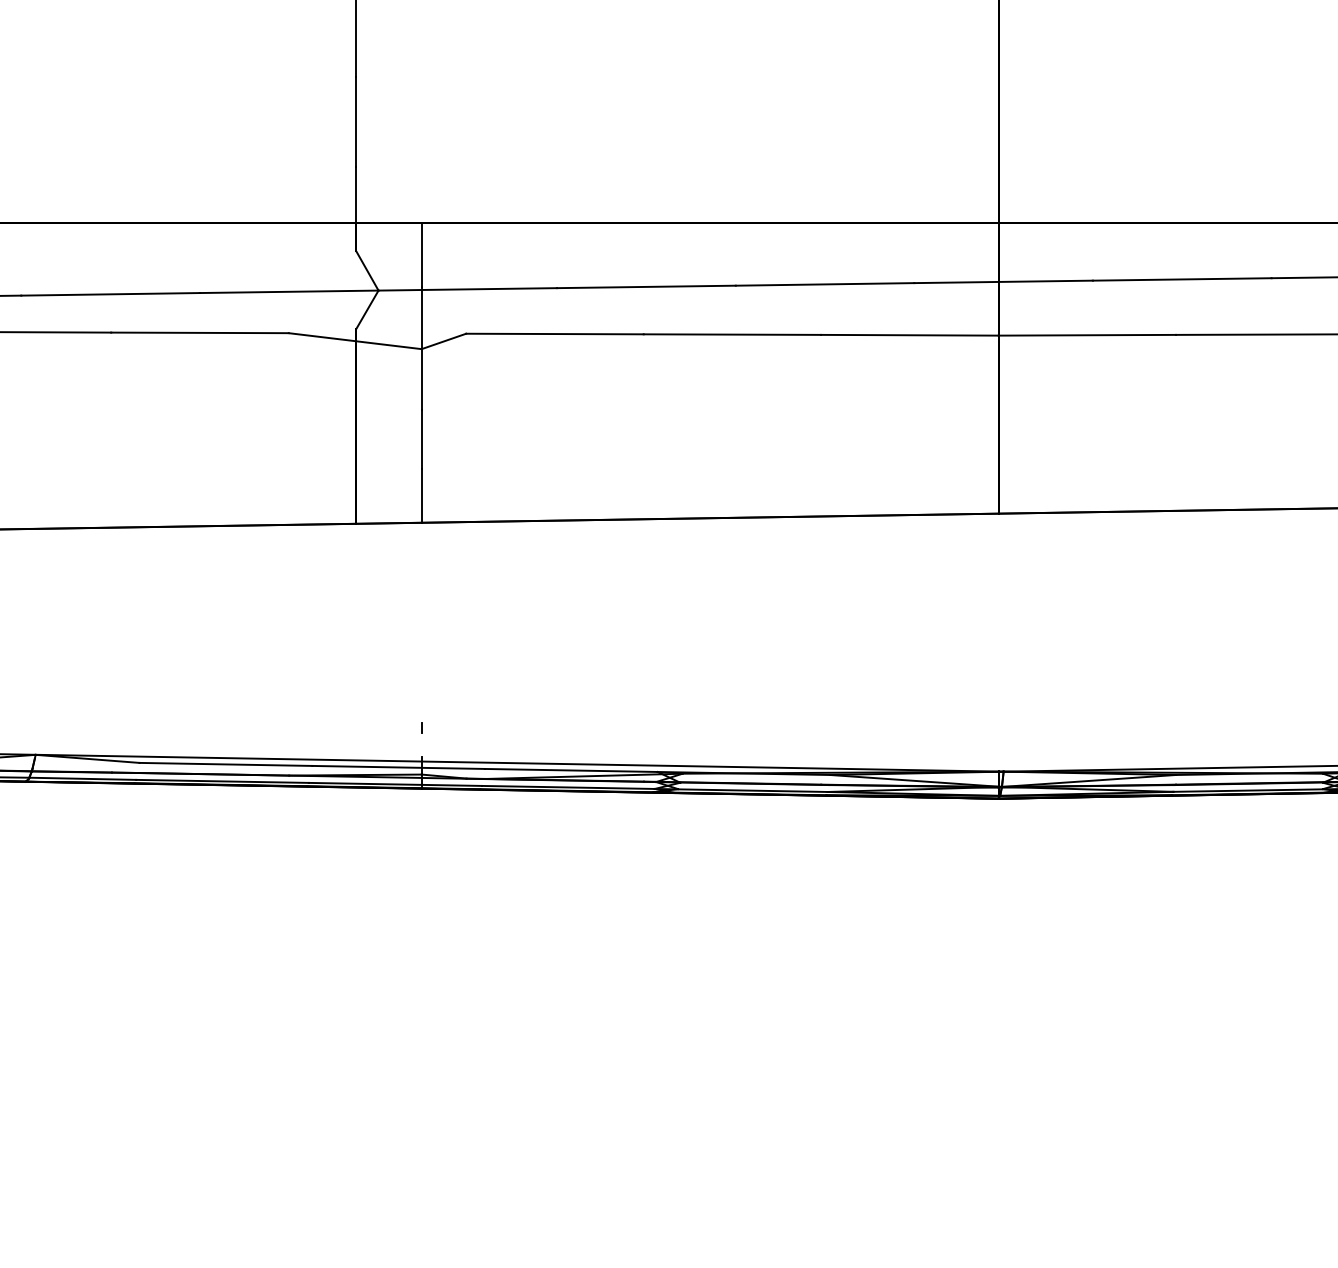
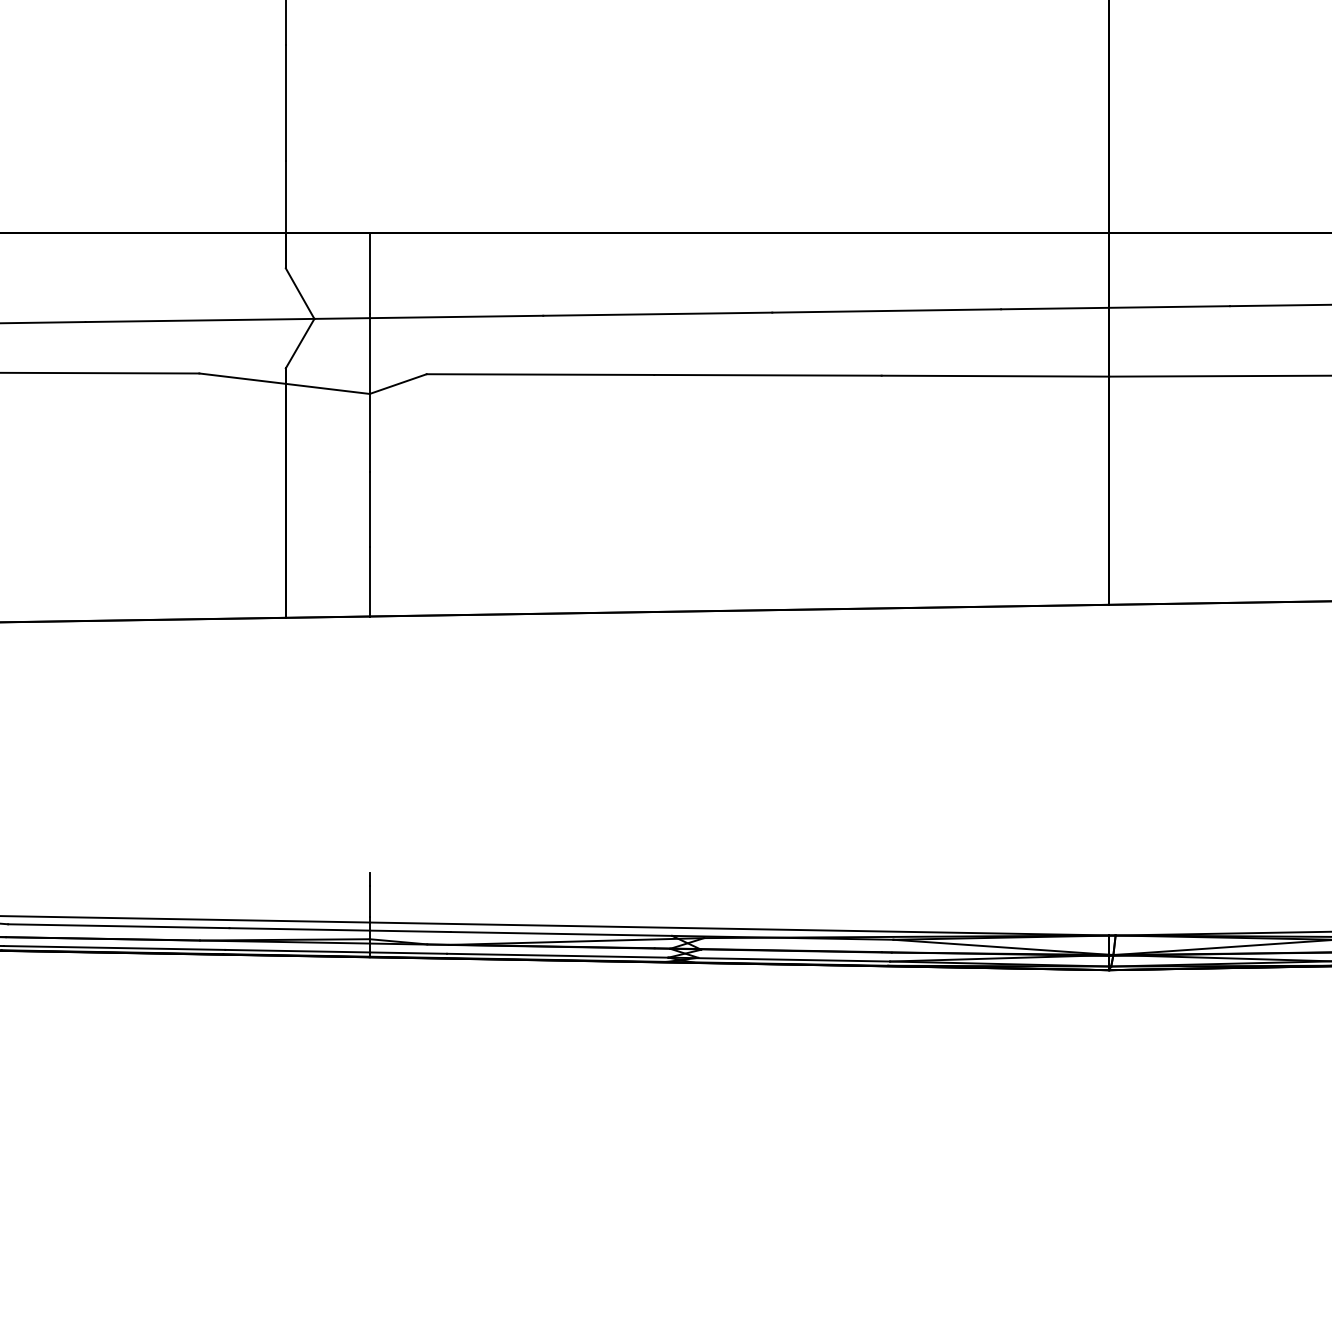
line: (421, 744) -> (369, 900), added

